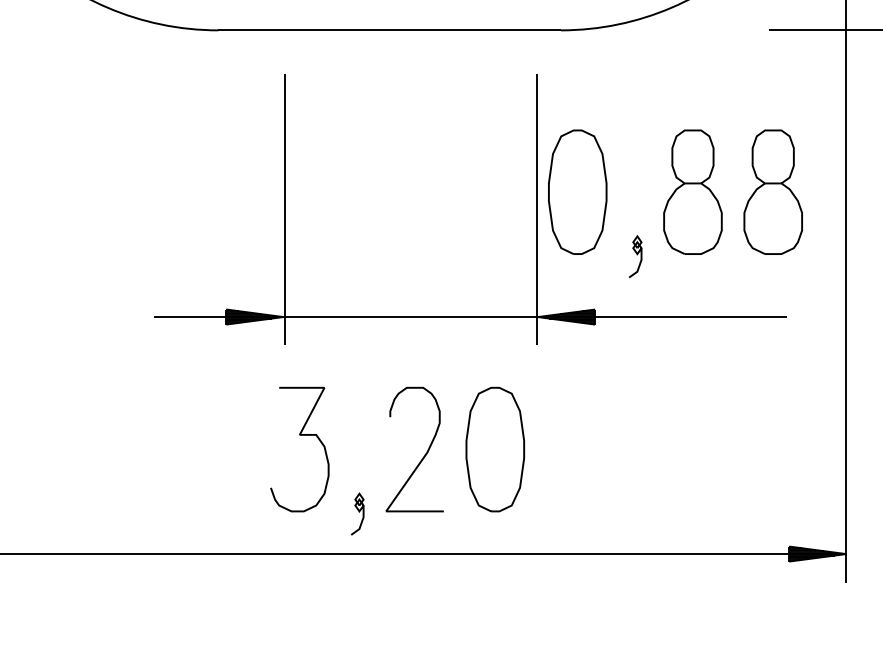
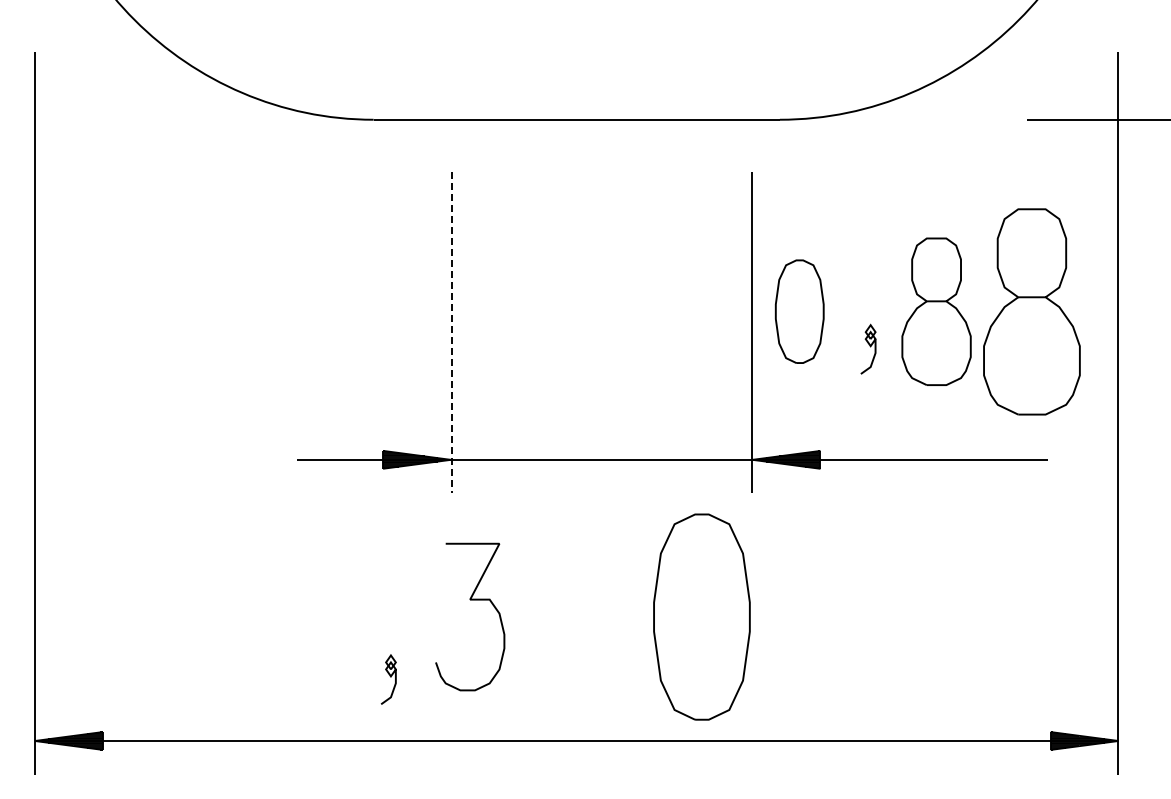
part: (577, 192) -> (799, 311), size x0.7
part: (772, 192) -> (1031, 311), size x1.4
line: (284, 209) -> (452, 332), solid -> dashed
part: (635, 256) -> (868, 348), moved
part: (495, 449) -> (702, 616), size x1.4
curve: (423, 456) -> (616, 625), removed
part: (357, 514) -> (388, 679), moved

